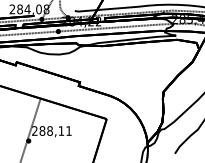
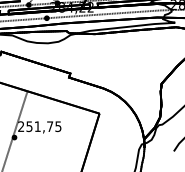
text: (55, 130) -> (43, 126), 288,11 -> 251,75

